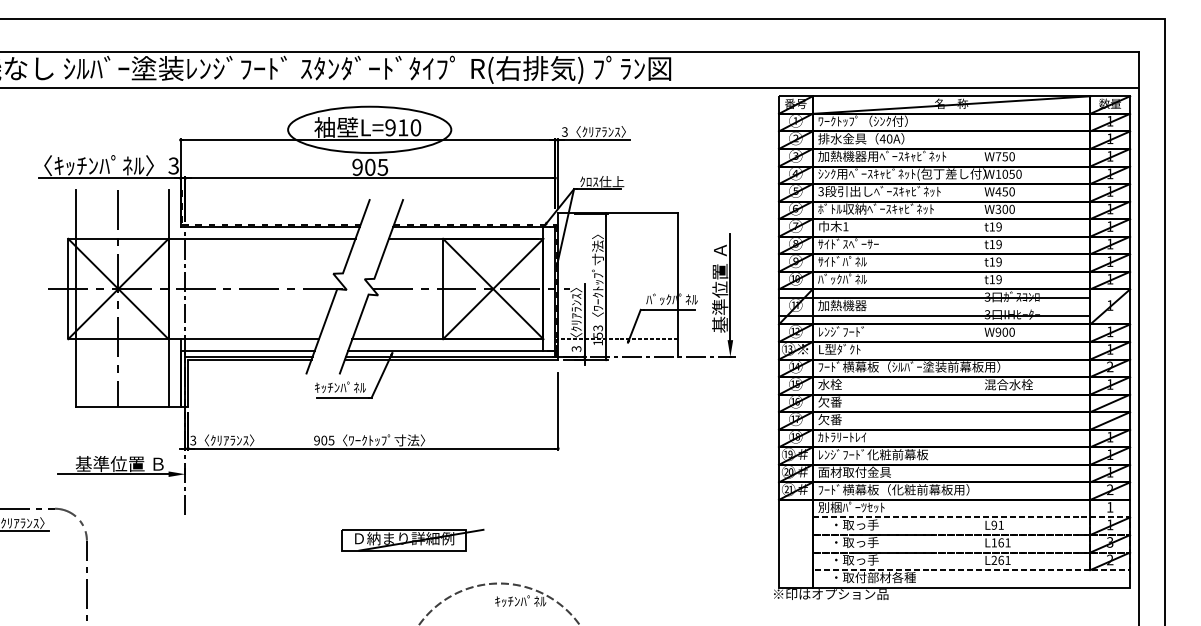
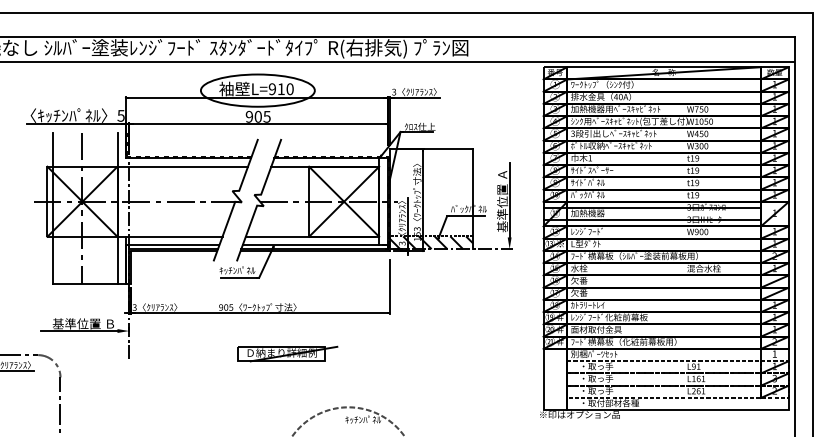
text: (174, 164) -> (121, 114), 3 -> 5
hatch: (618, 347) -> (431, 242), added
part: (412, 539) -> (287, 353), moved

